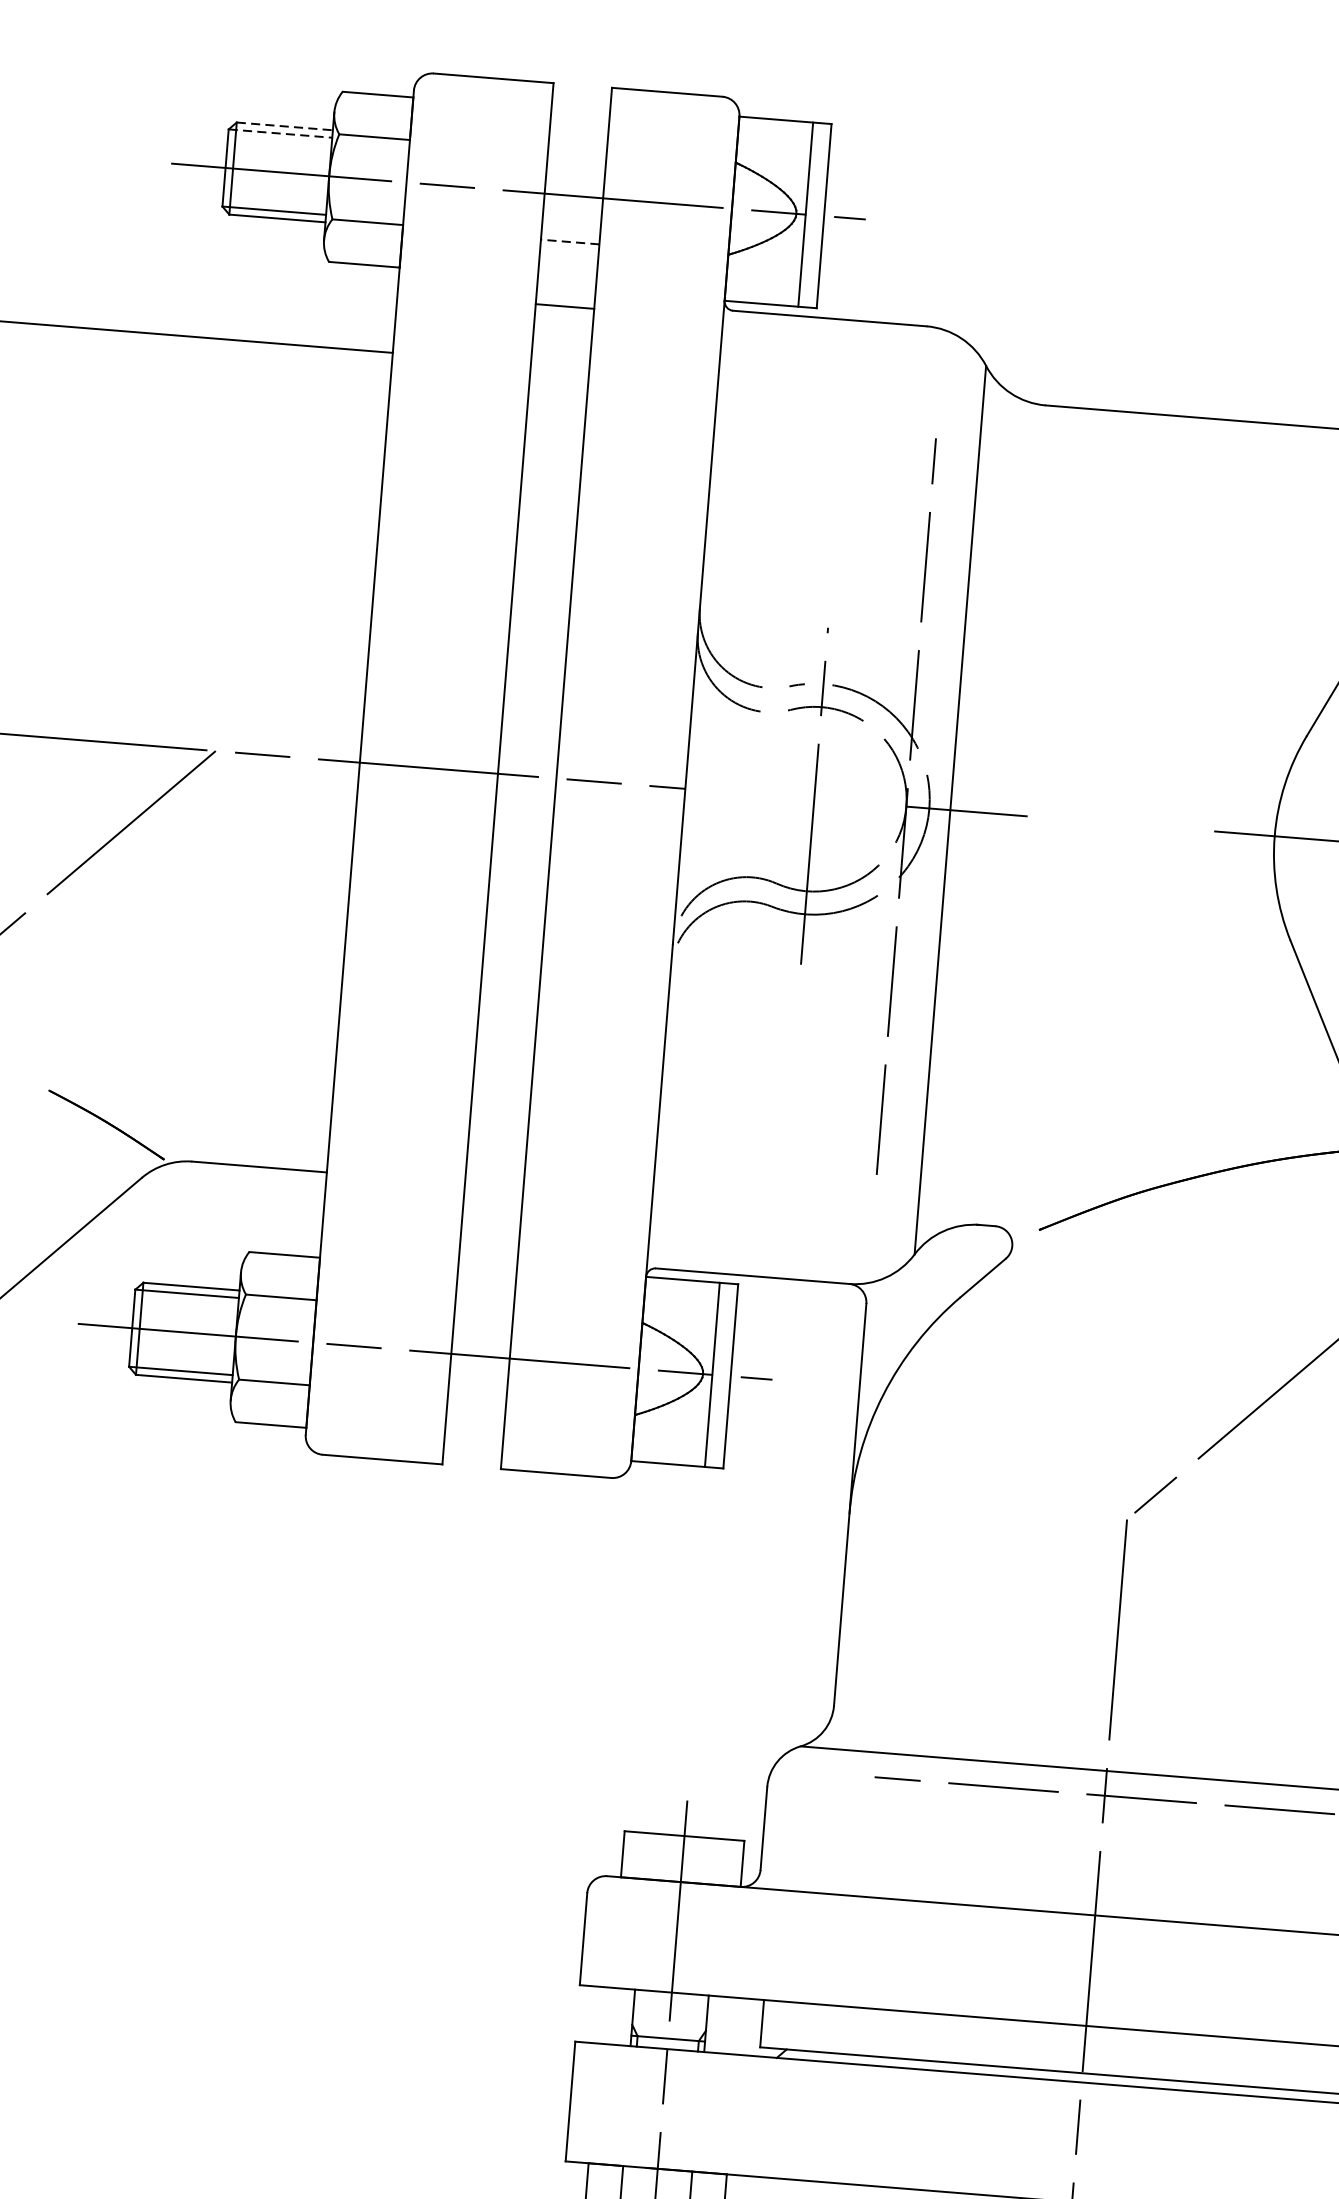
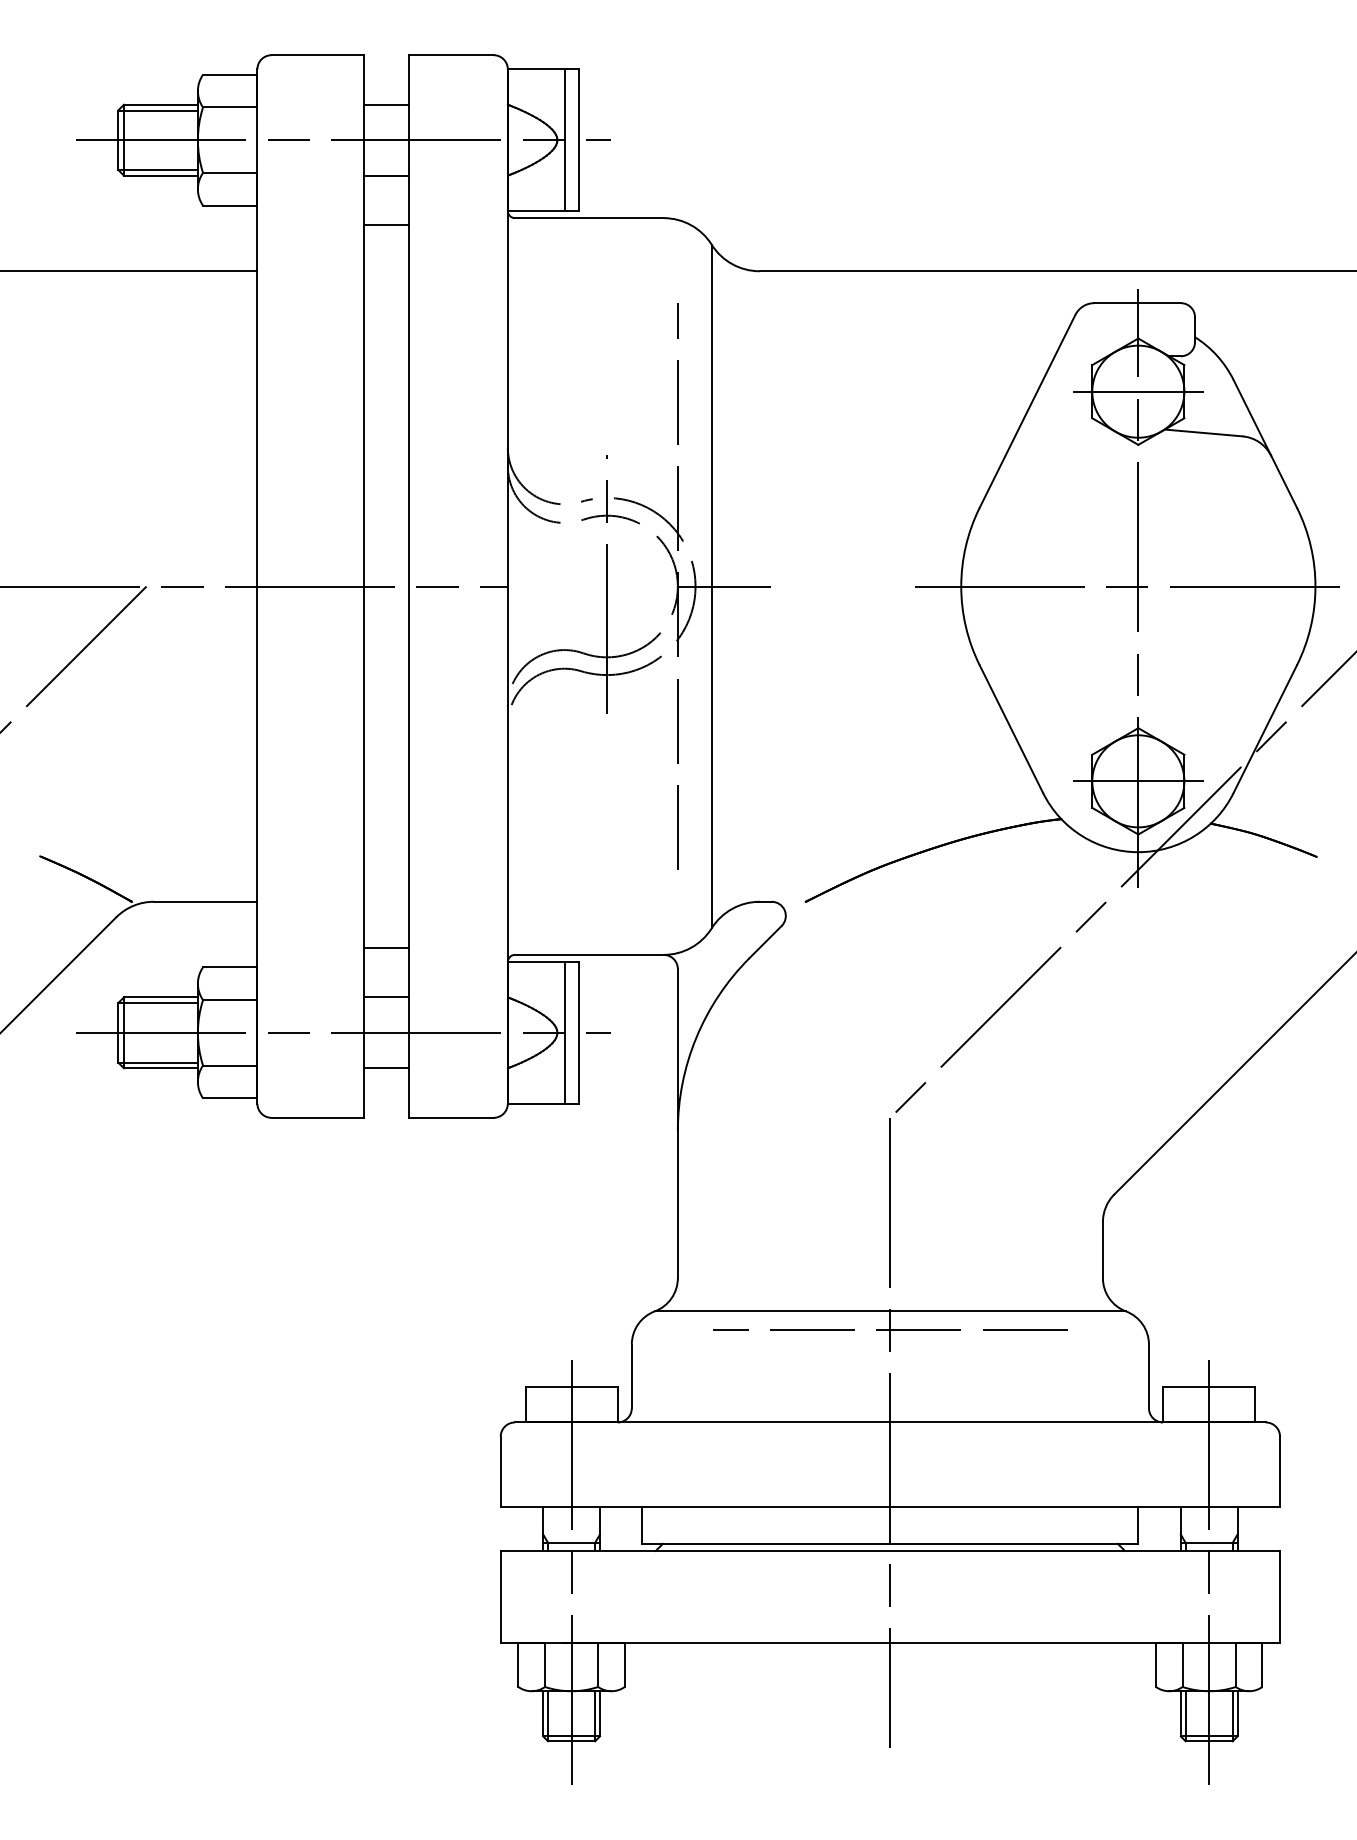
line: (284, 125) -> (160, 104), dashed -> solid
line: (281, 133) -> (158, 110), dashed -> solid
line: (576, 149) -> (385, 104), added
line: (569, 241) -> (385, 175), dashed -> solid
line: (488, 1245) -> (385, 947), added
line: (483, 1310) -> (385, 997), added
line: (475, 1402) -> (385, 1068), added

